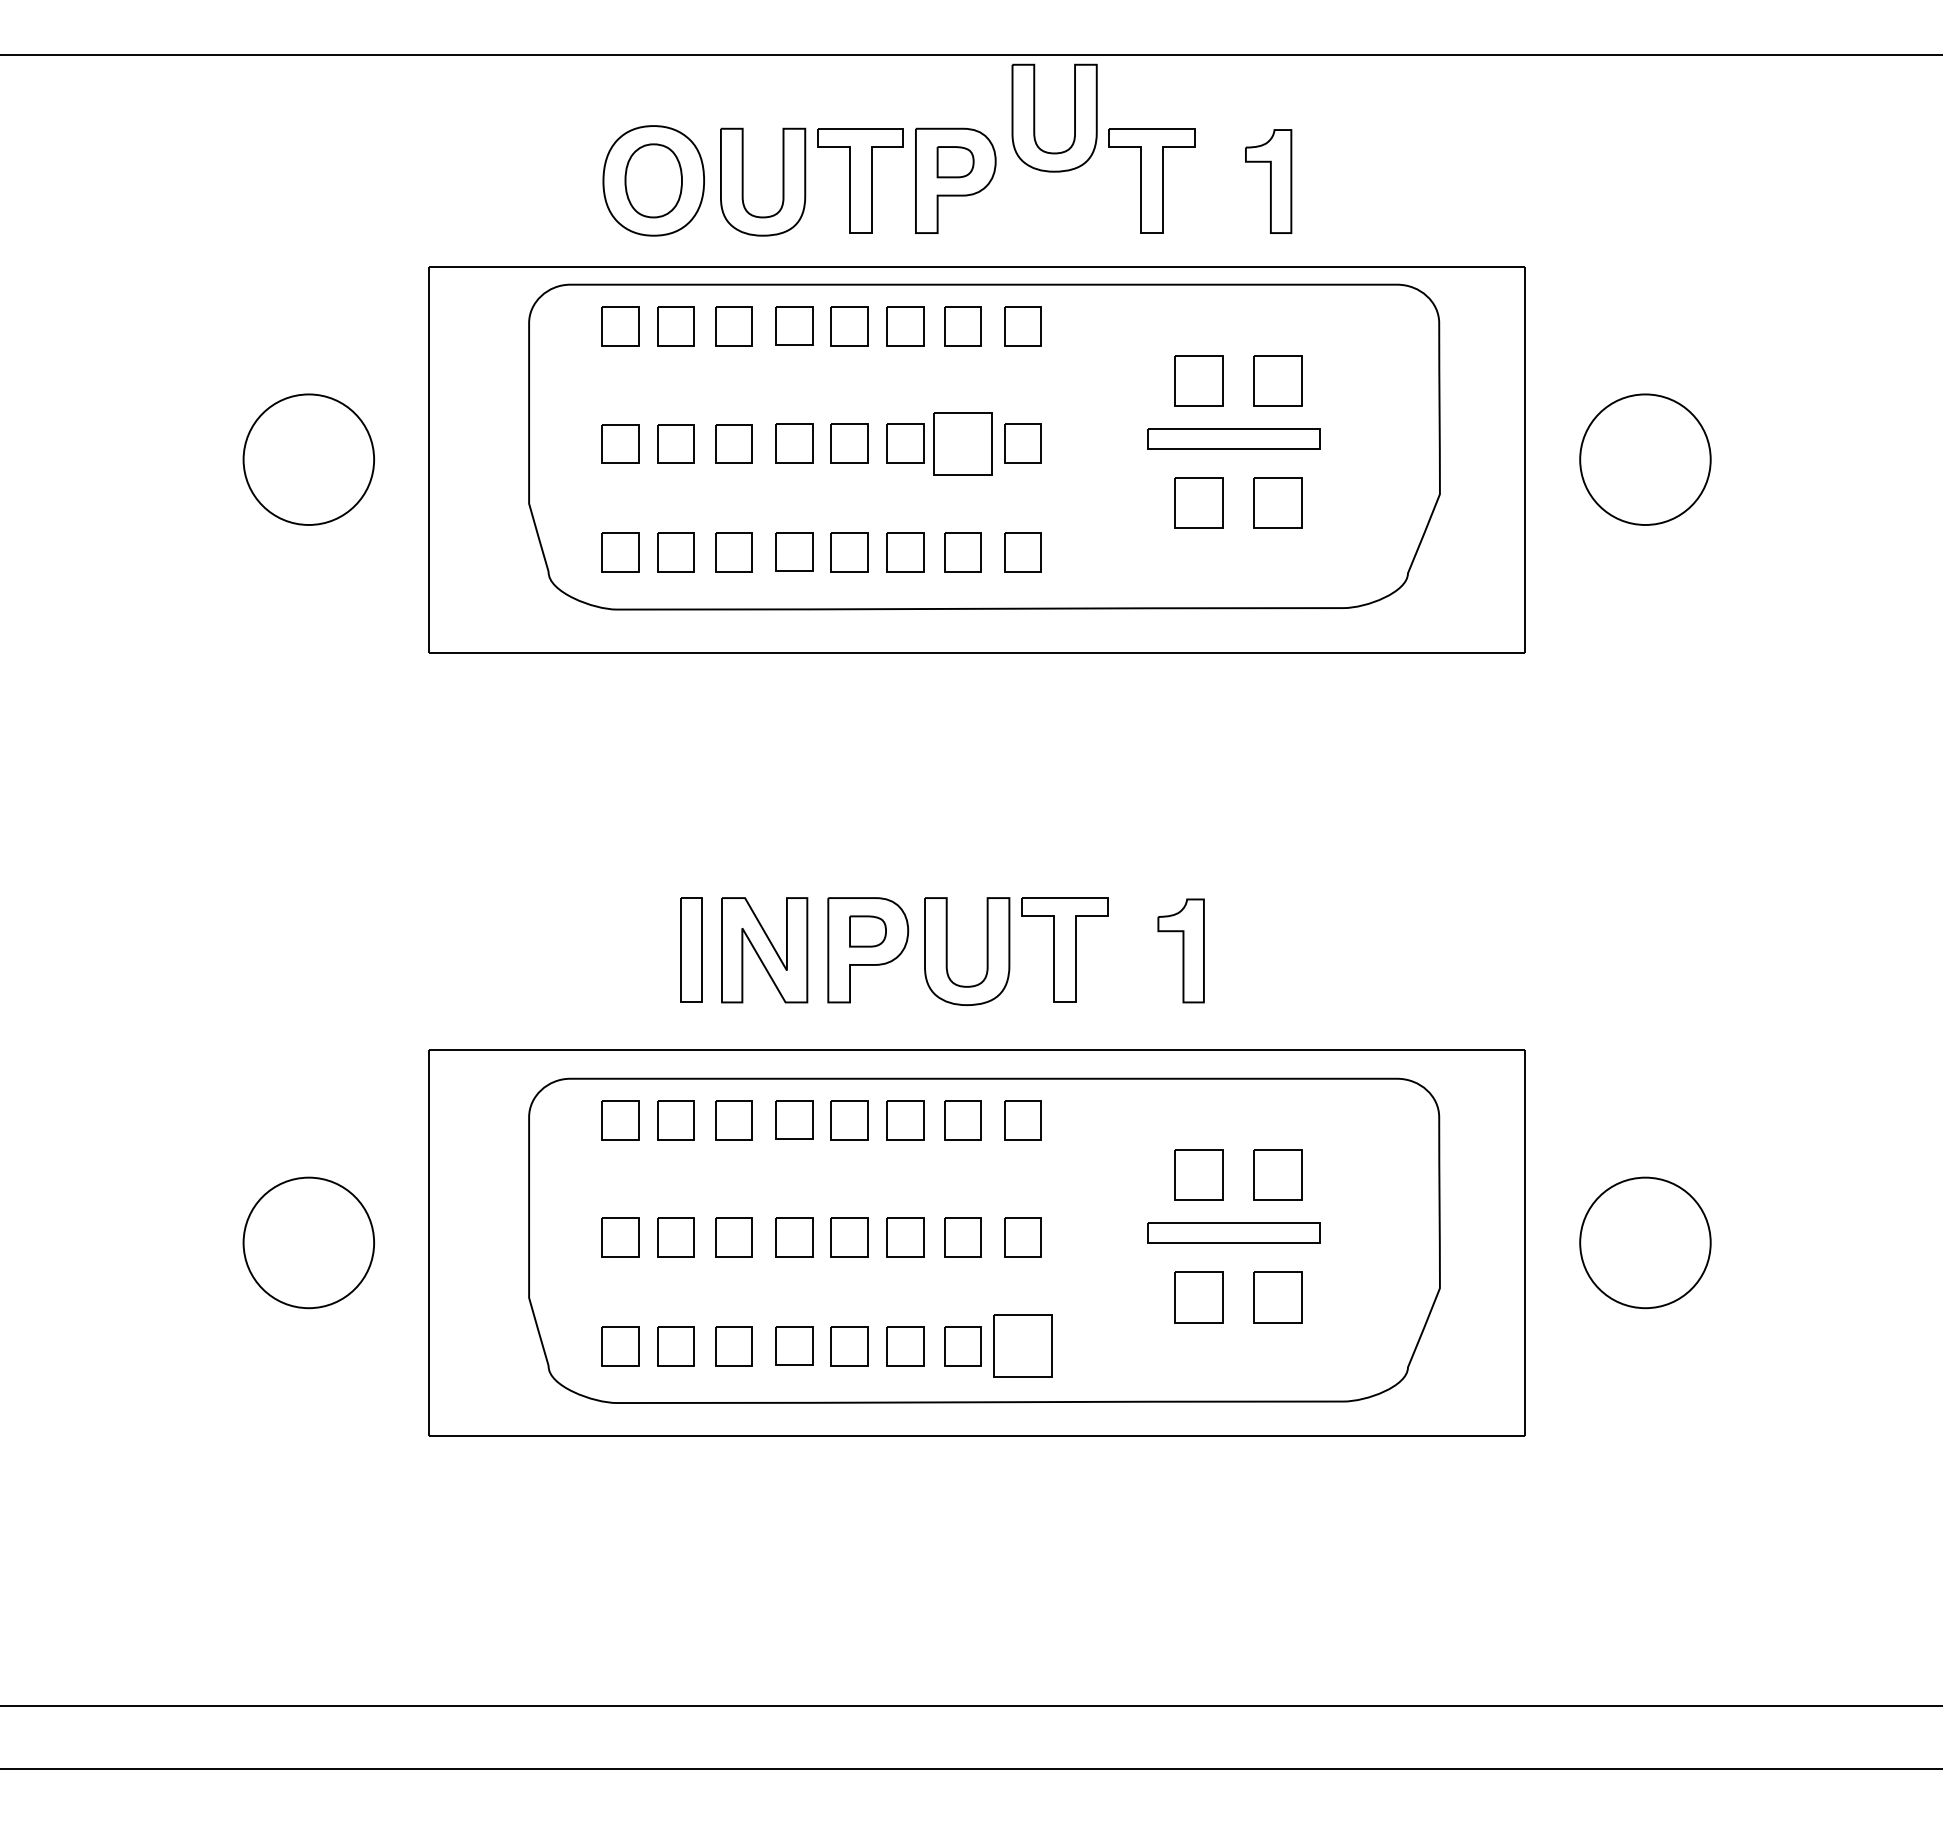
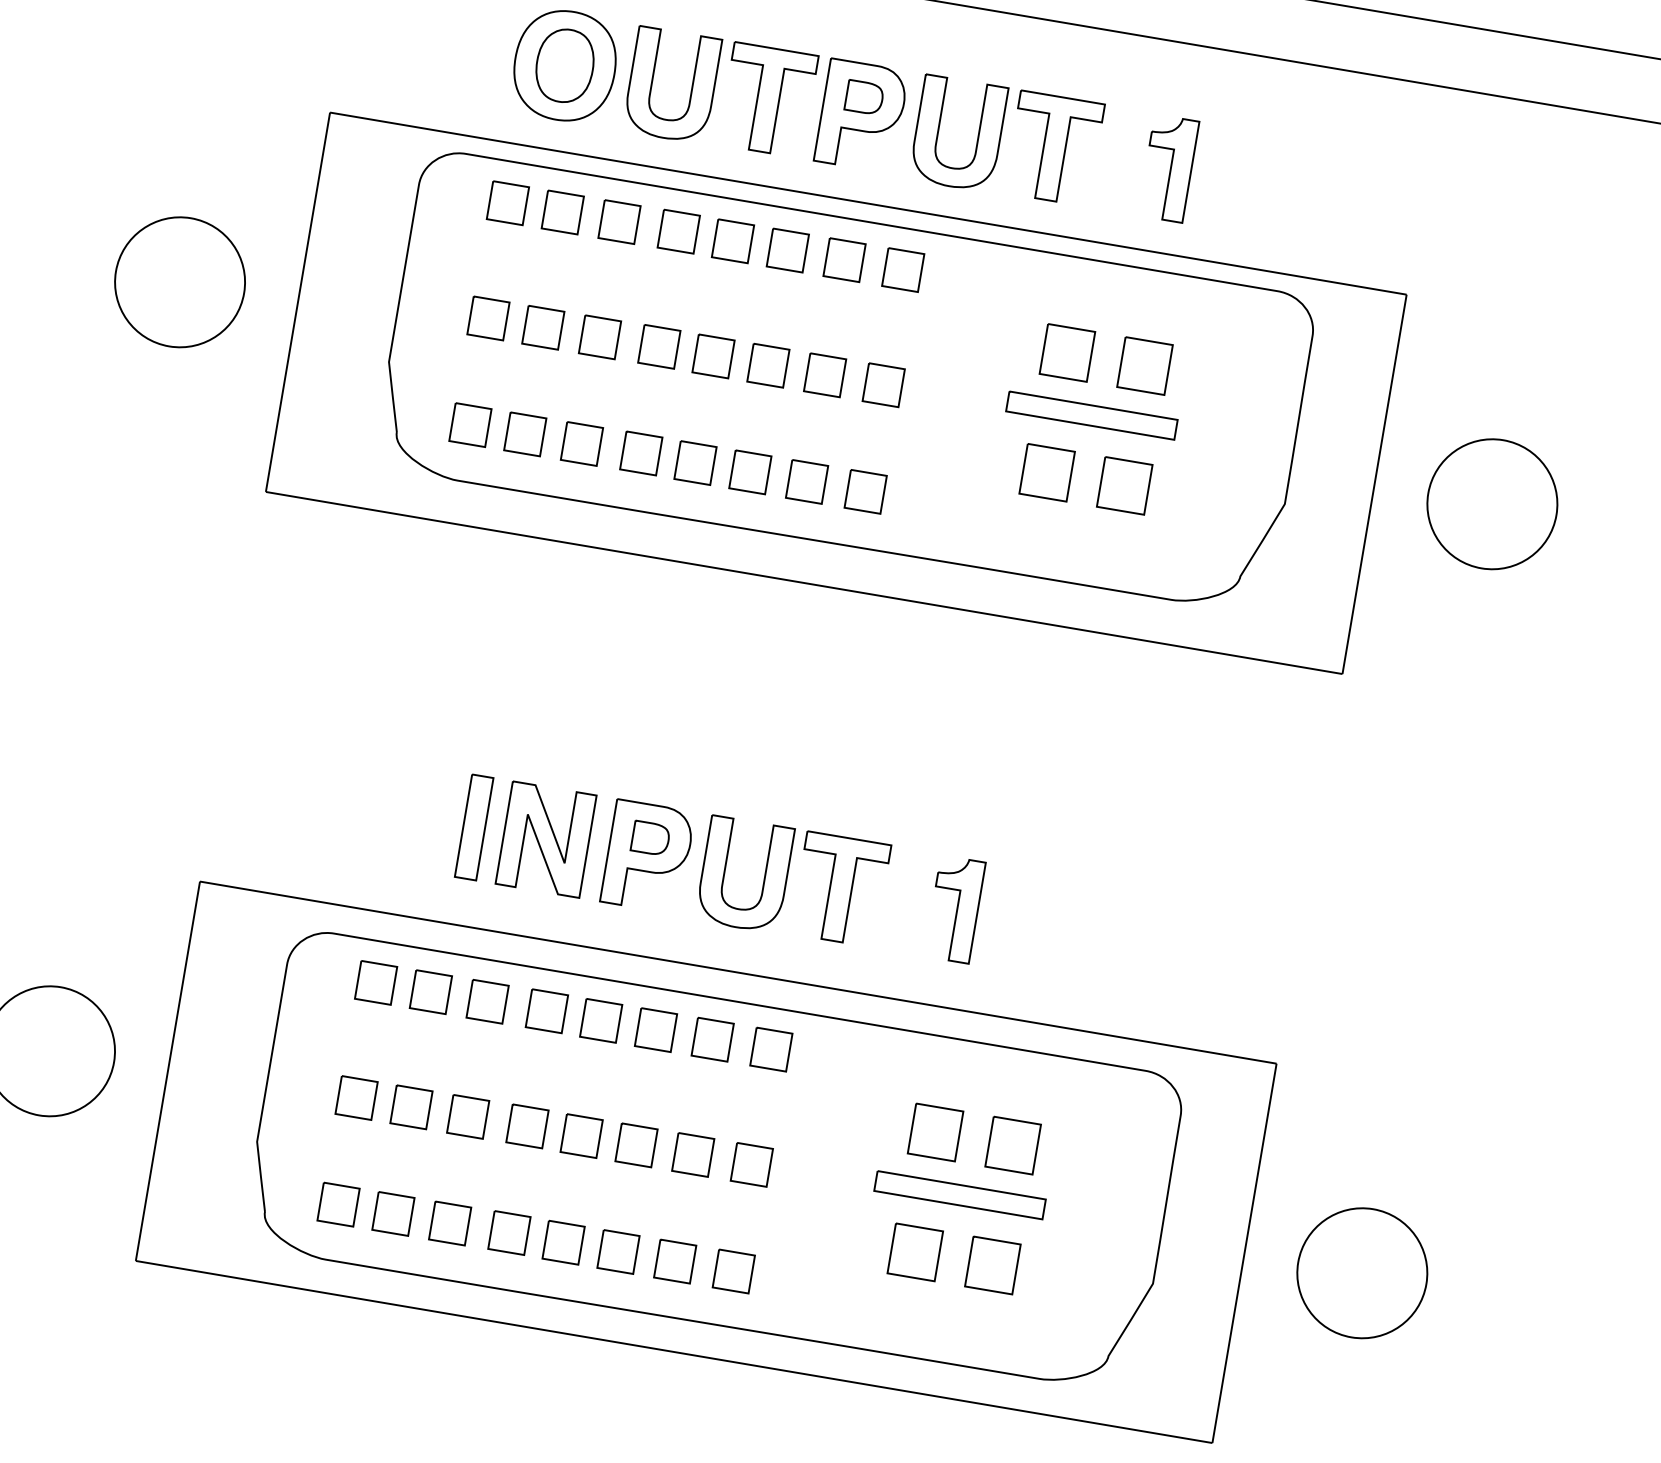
part: (1035, 117) -> (939, 129), moved
part: (962, 443) -> (824, 374), size x0.62
part: (1022, 1346) -> (733, 1271), size x0.62

